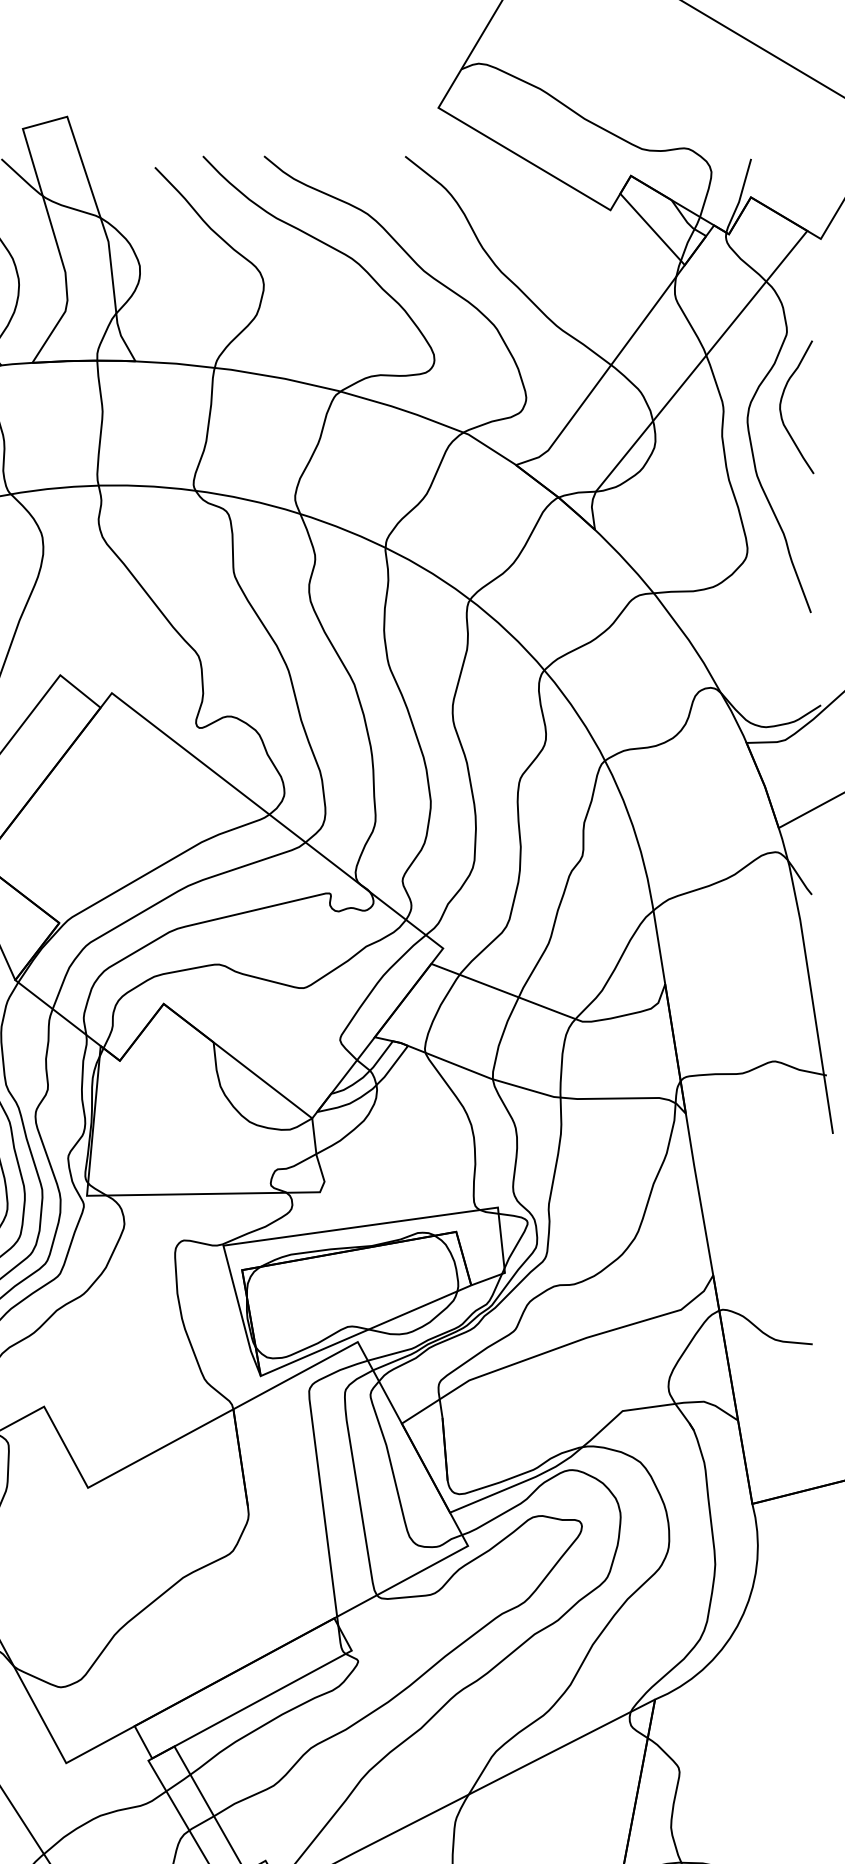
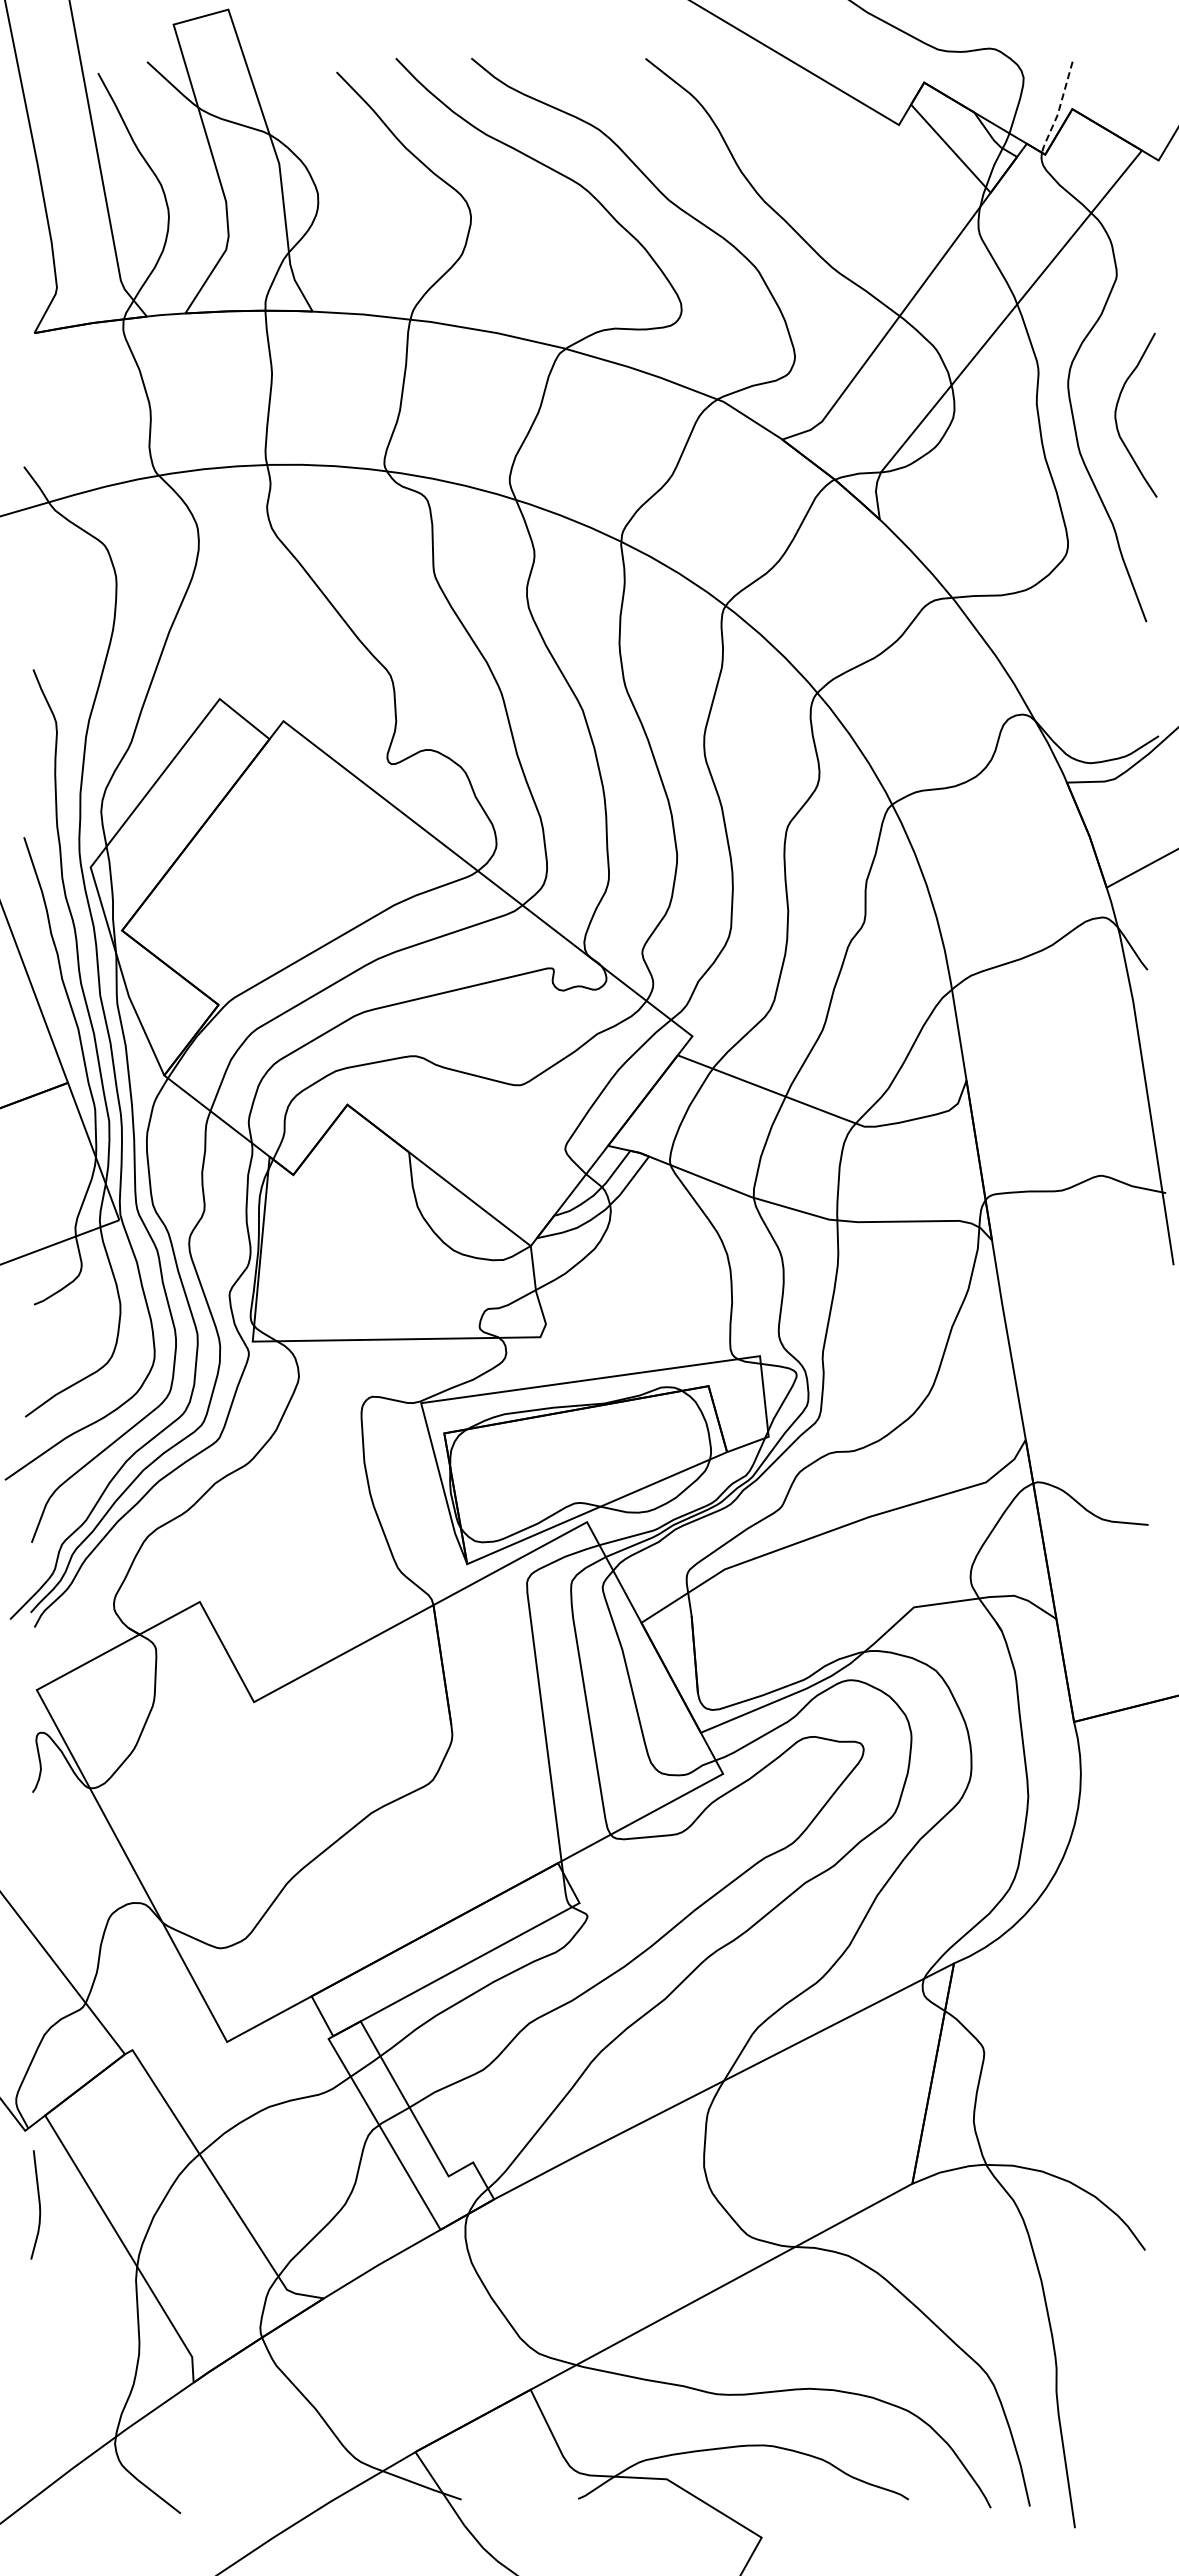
line: (740, 197) -> (1059, 109), solid -> dashed
curve: (781, 401) -> (1117, 408), moved

